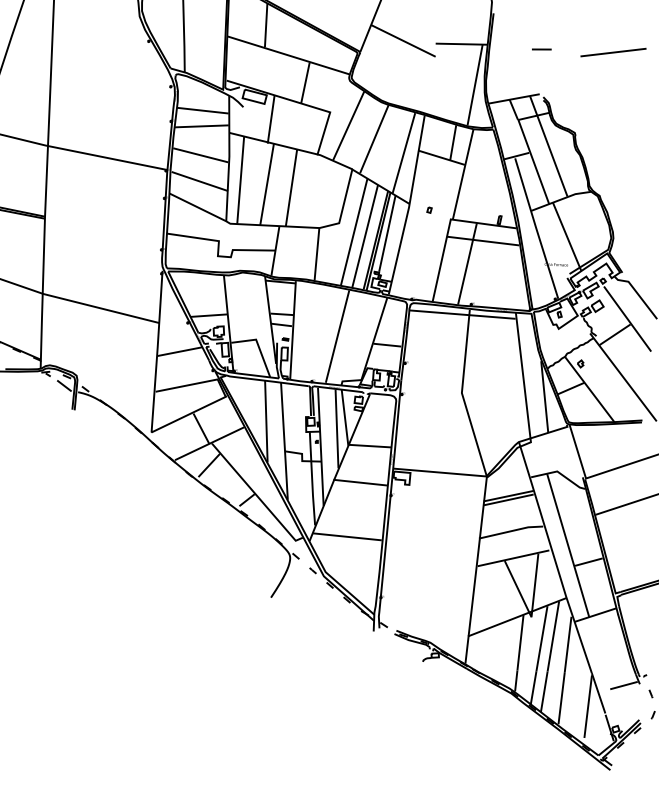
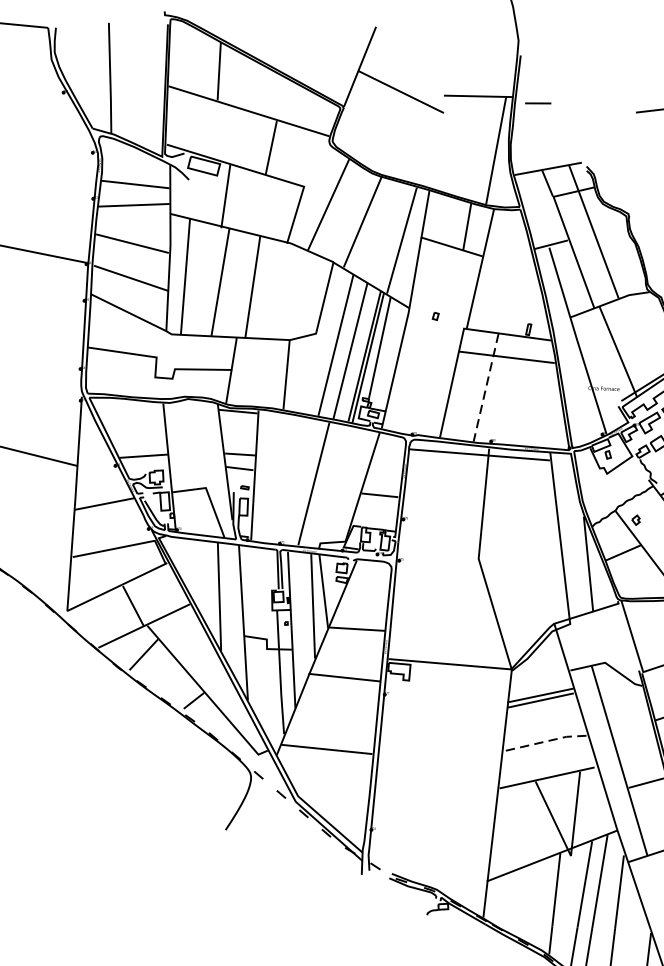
line: (541, 49) -> (537, 103), moved
line: (467, 263) -> (486, 387), solid -> dashed
line: (511, 531) -> (544, 742), solid -> dashed

